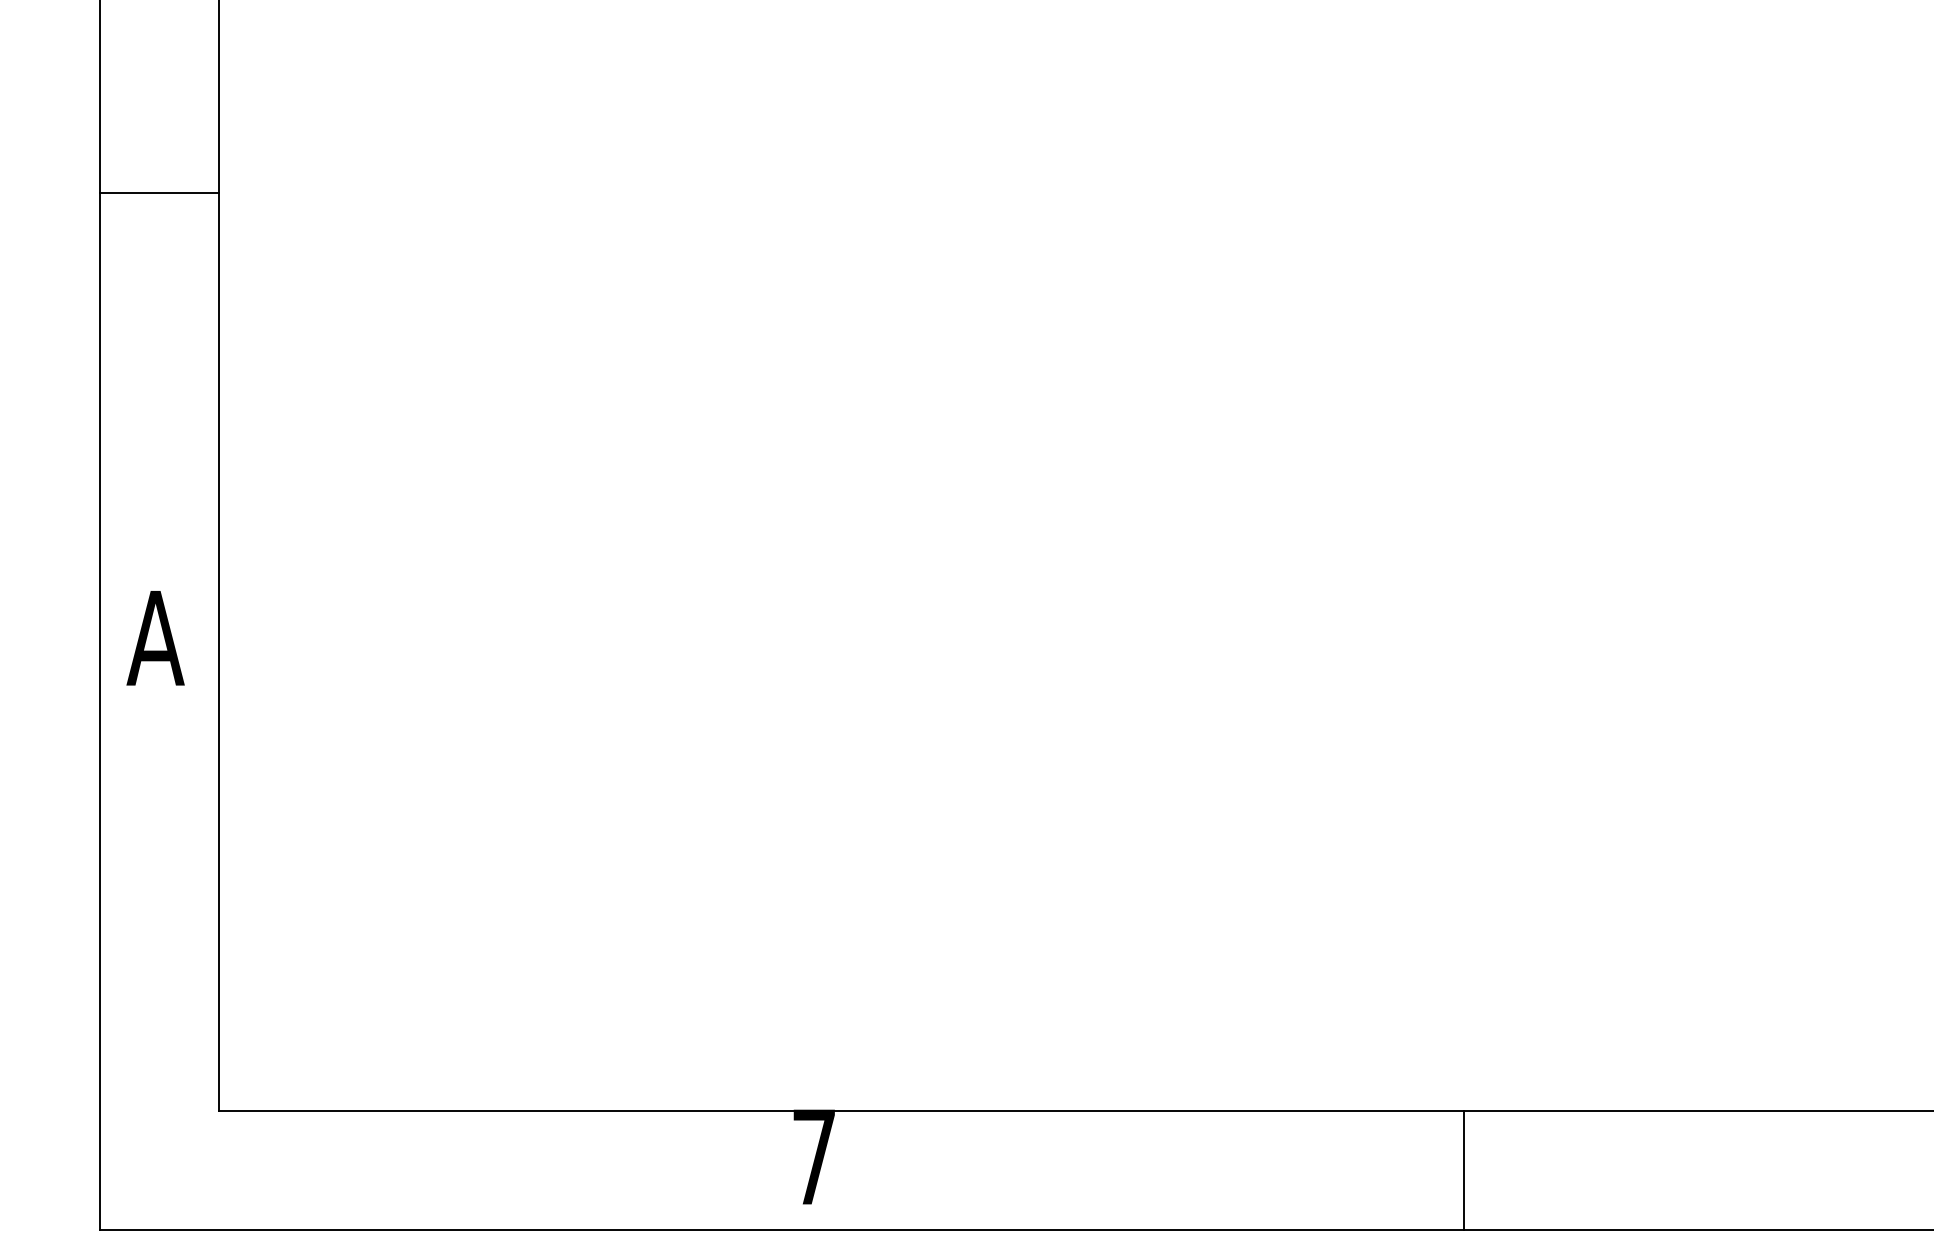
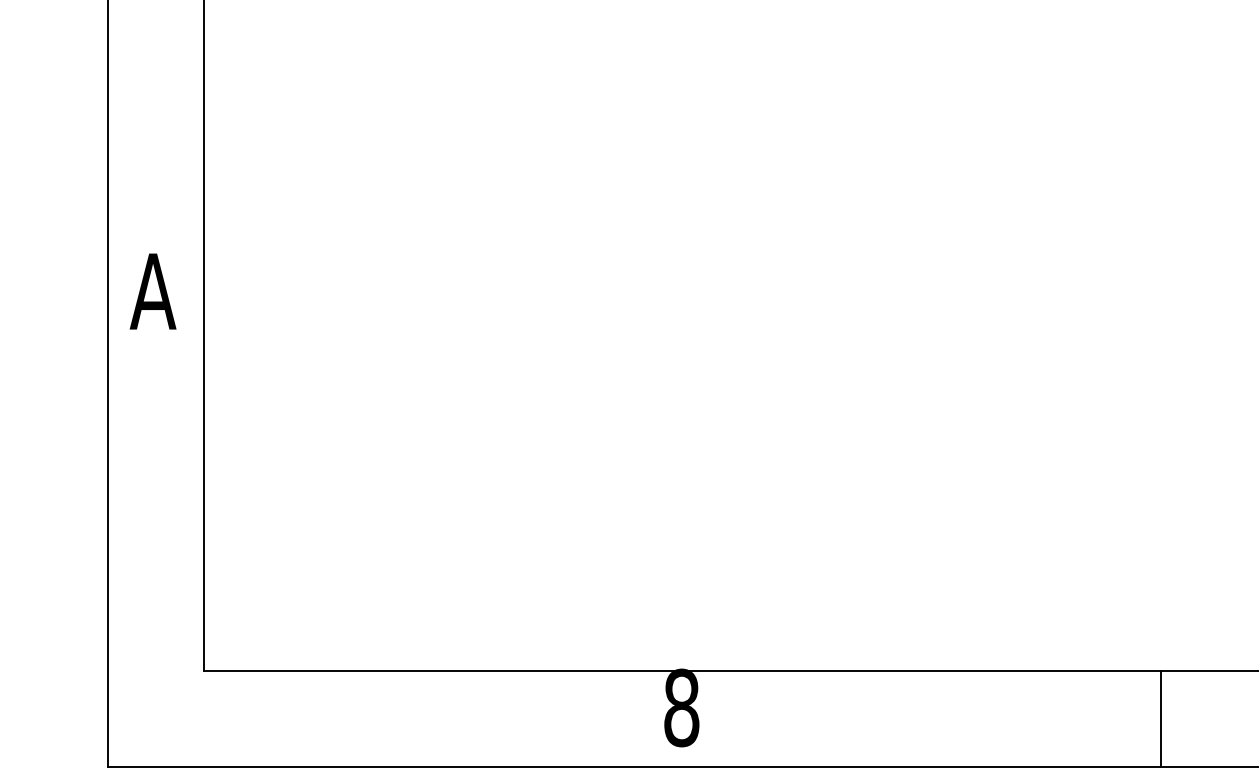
text: (814, 1157) -> (681, 708), 7 -> 8
line: (1463, 1170) -> (1161, 718), moved

